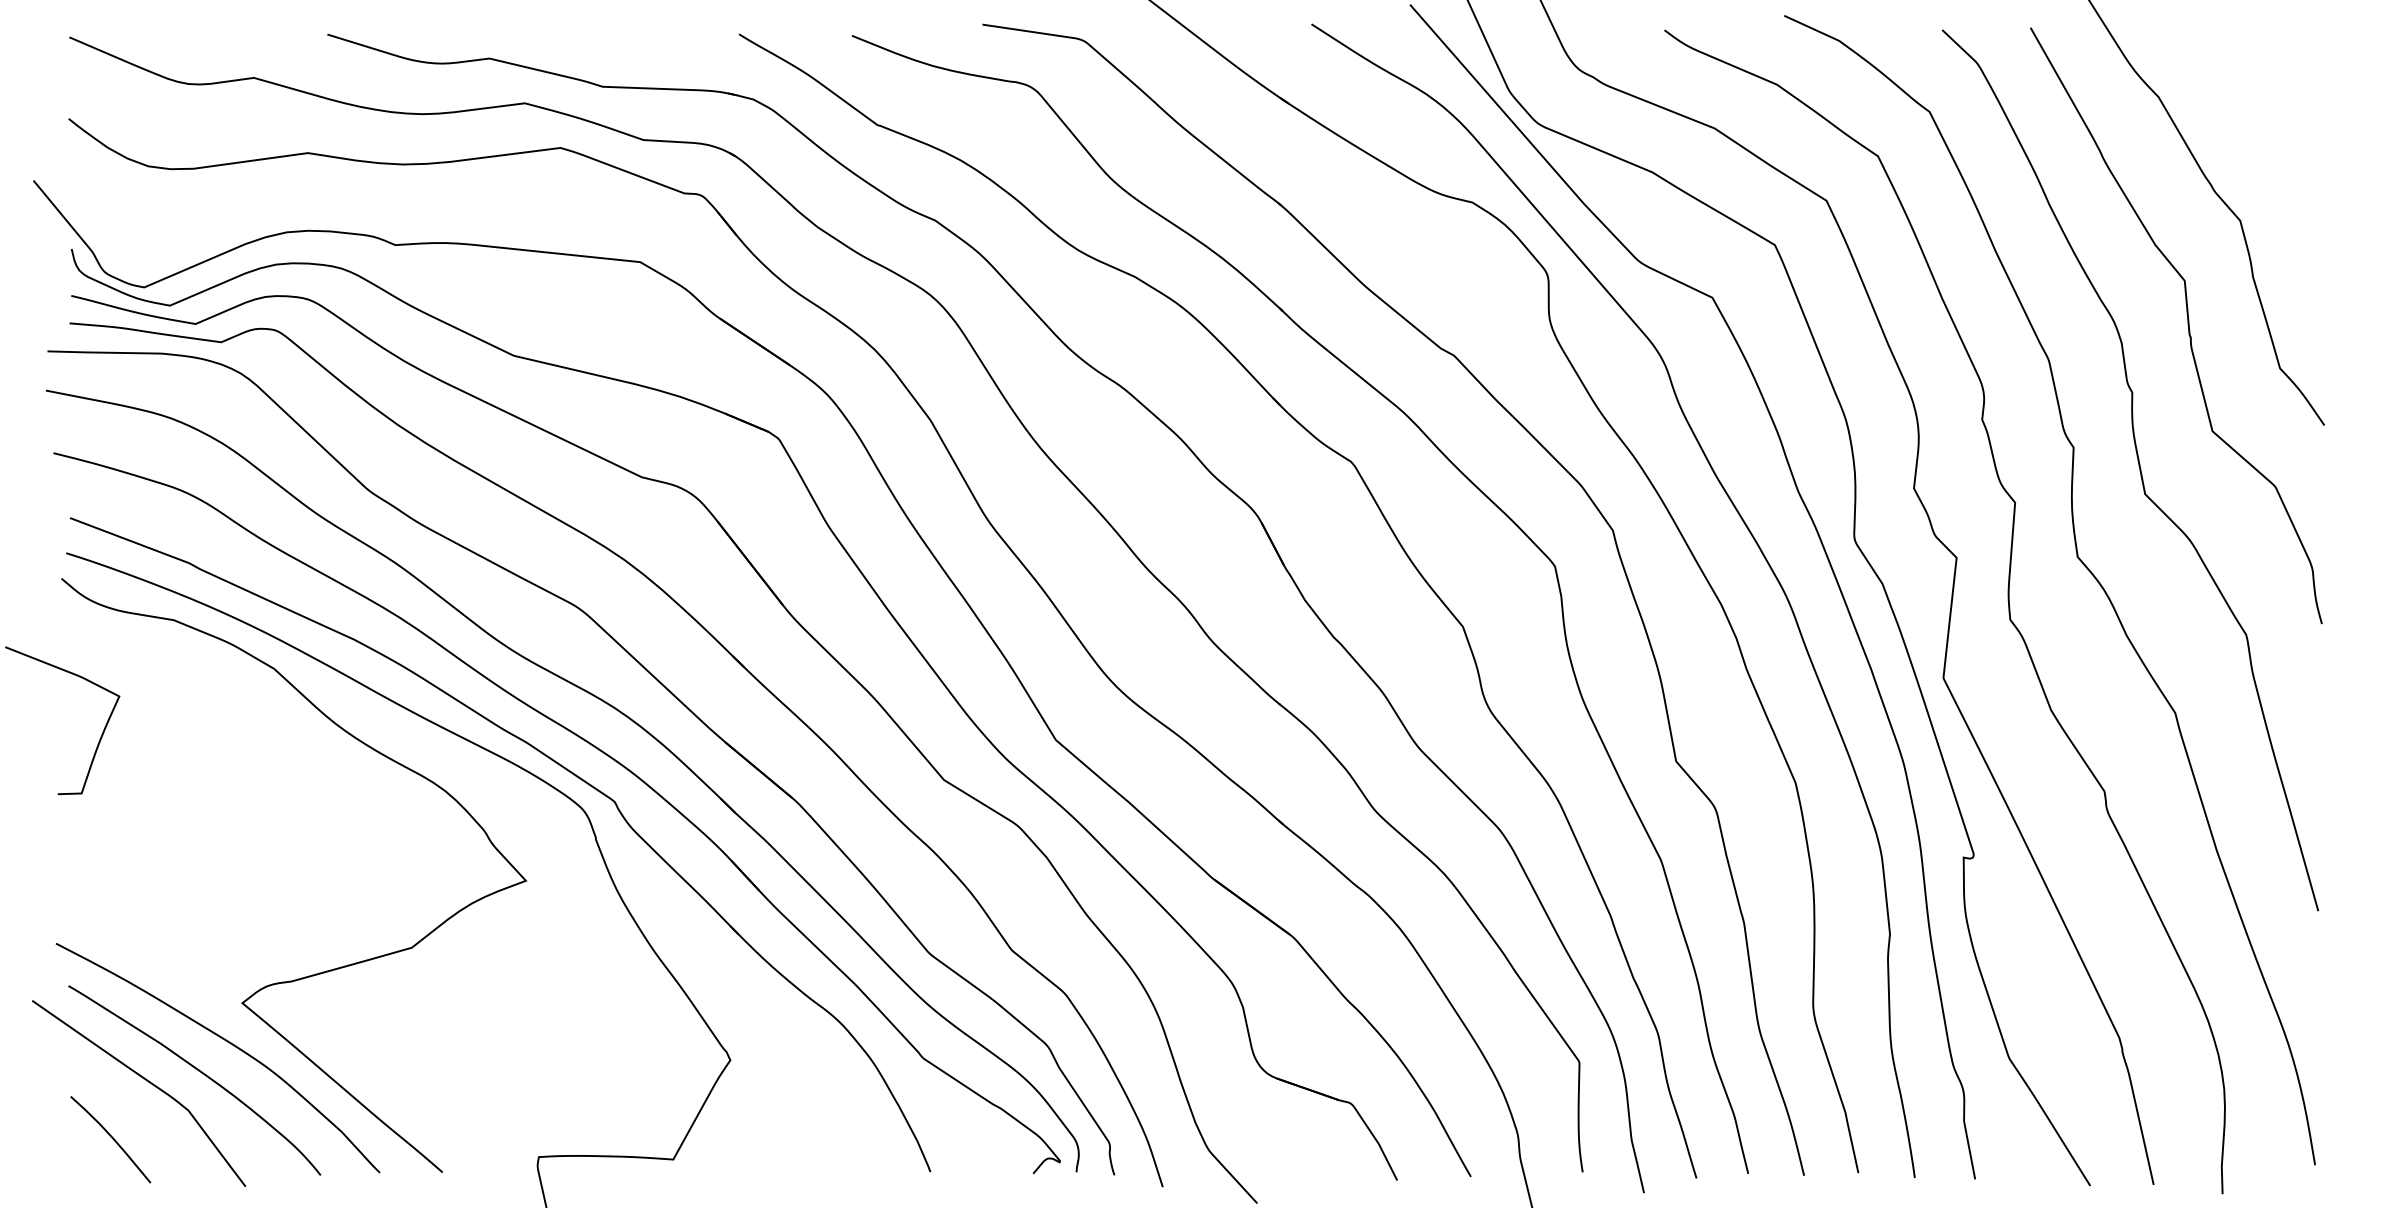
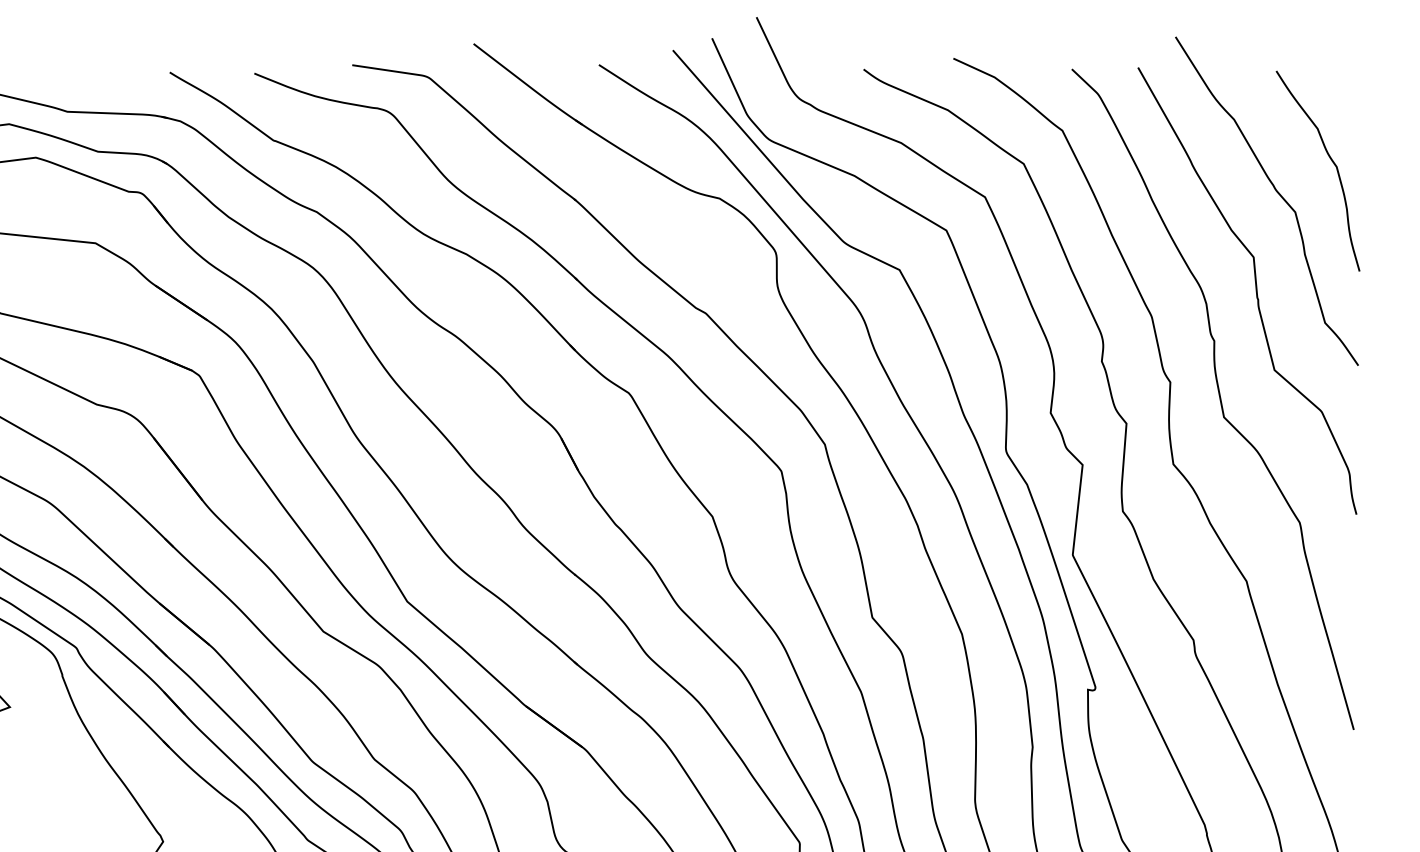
curve: (2288, 152) -> (1331, 161), added

